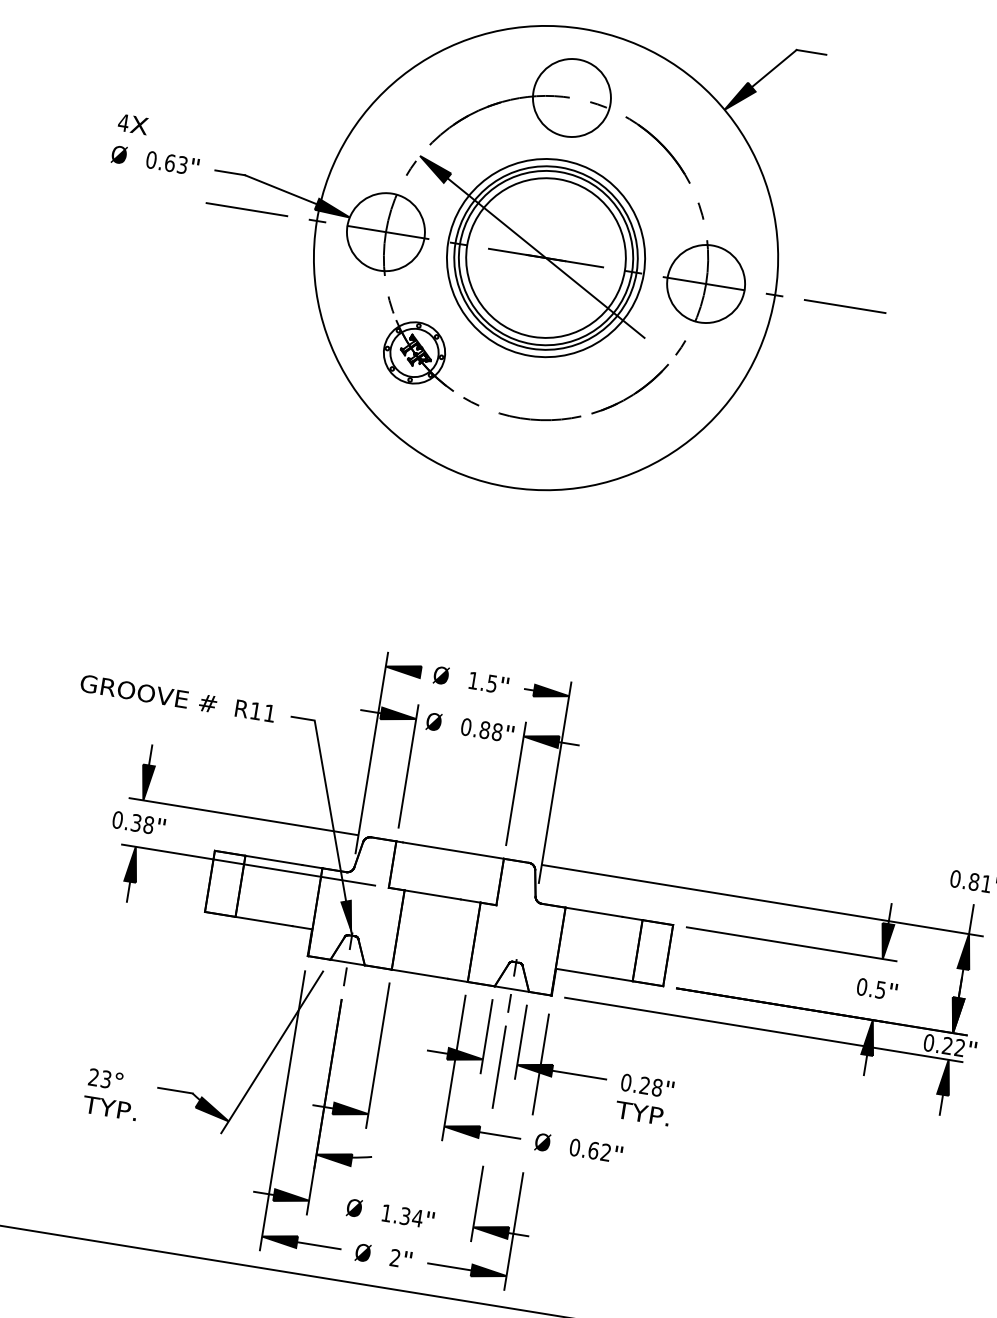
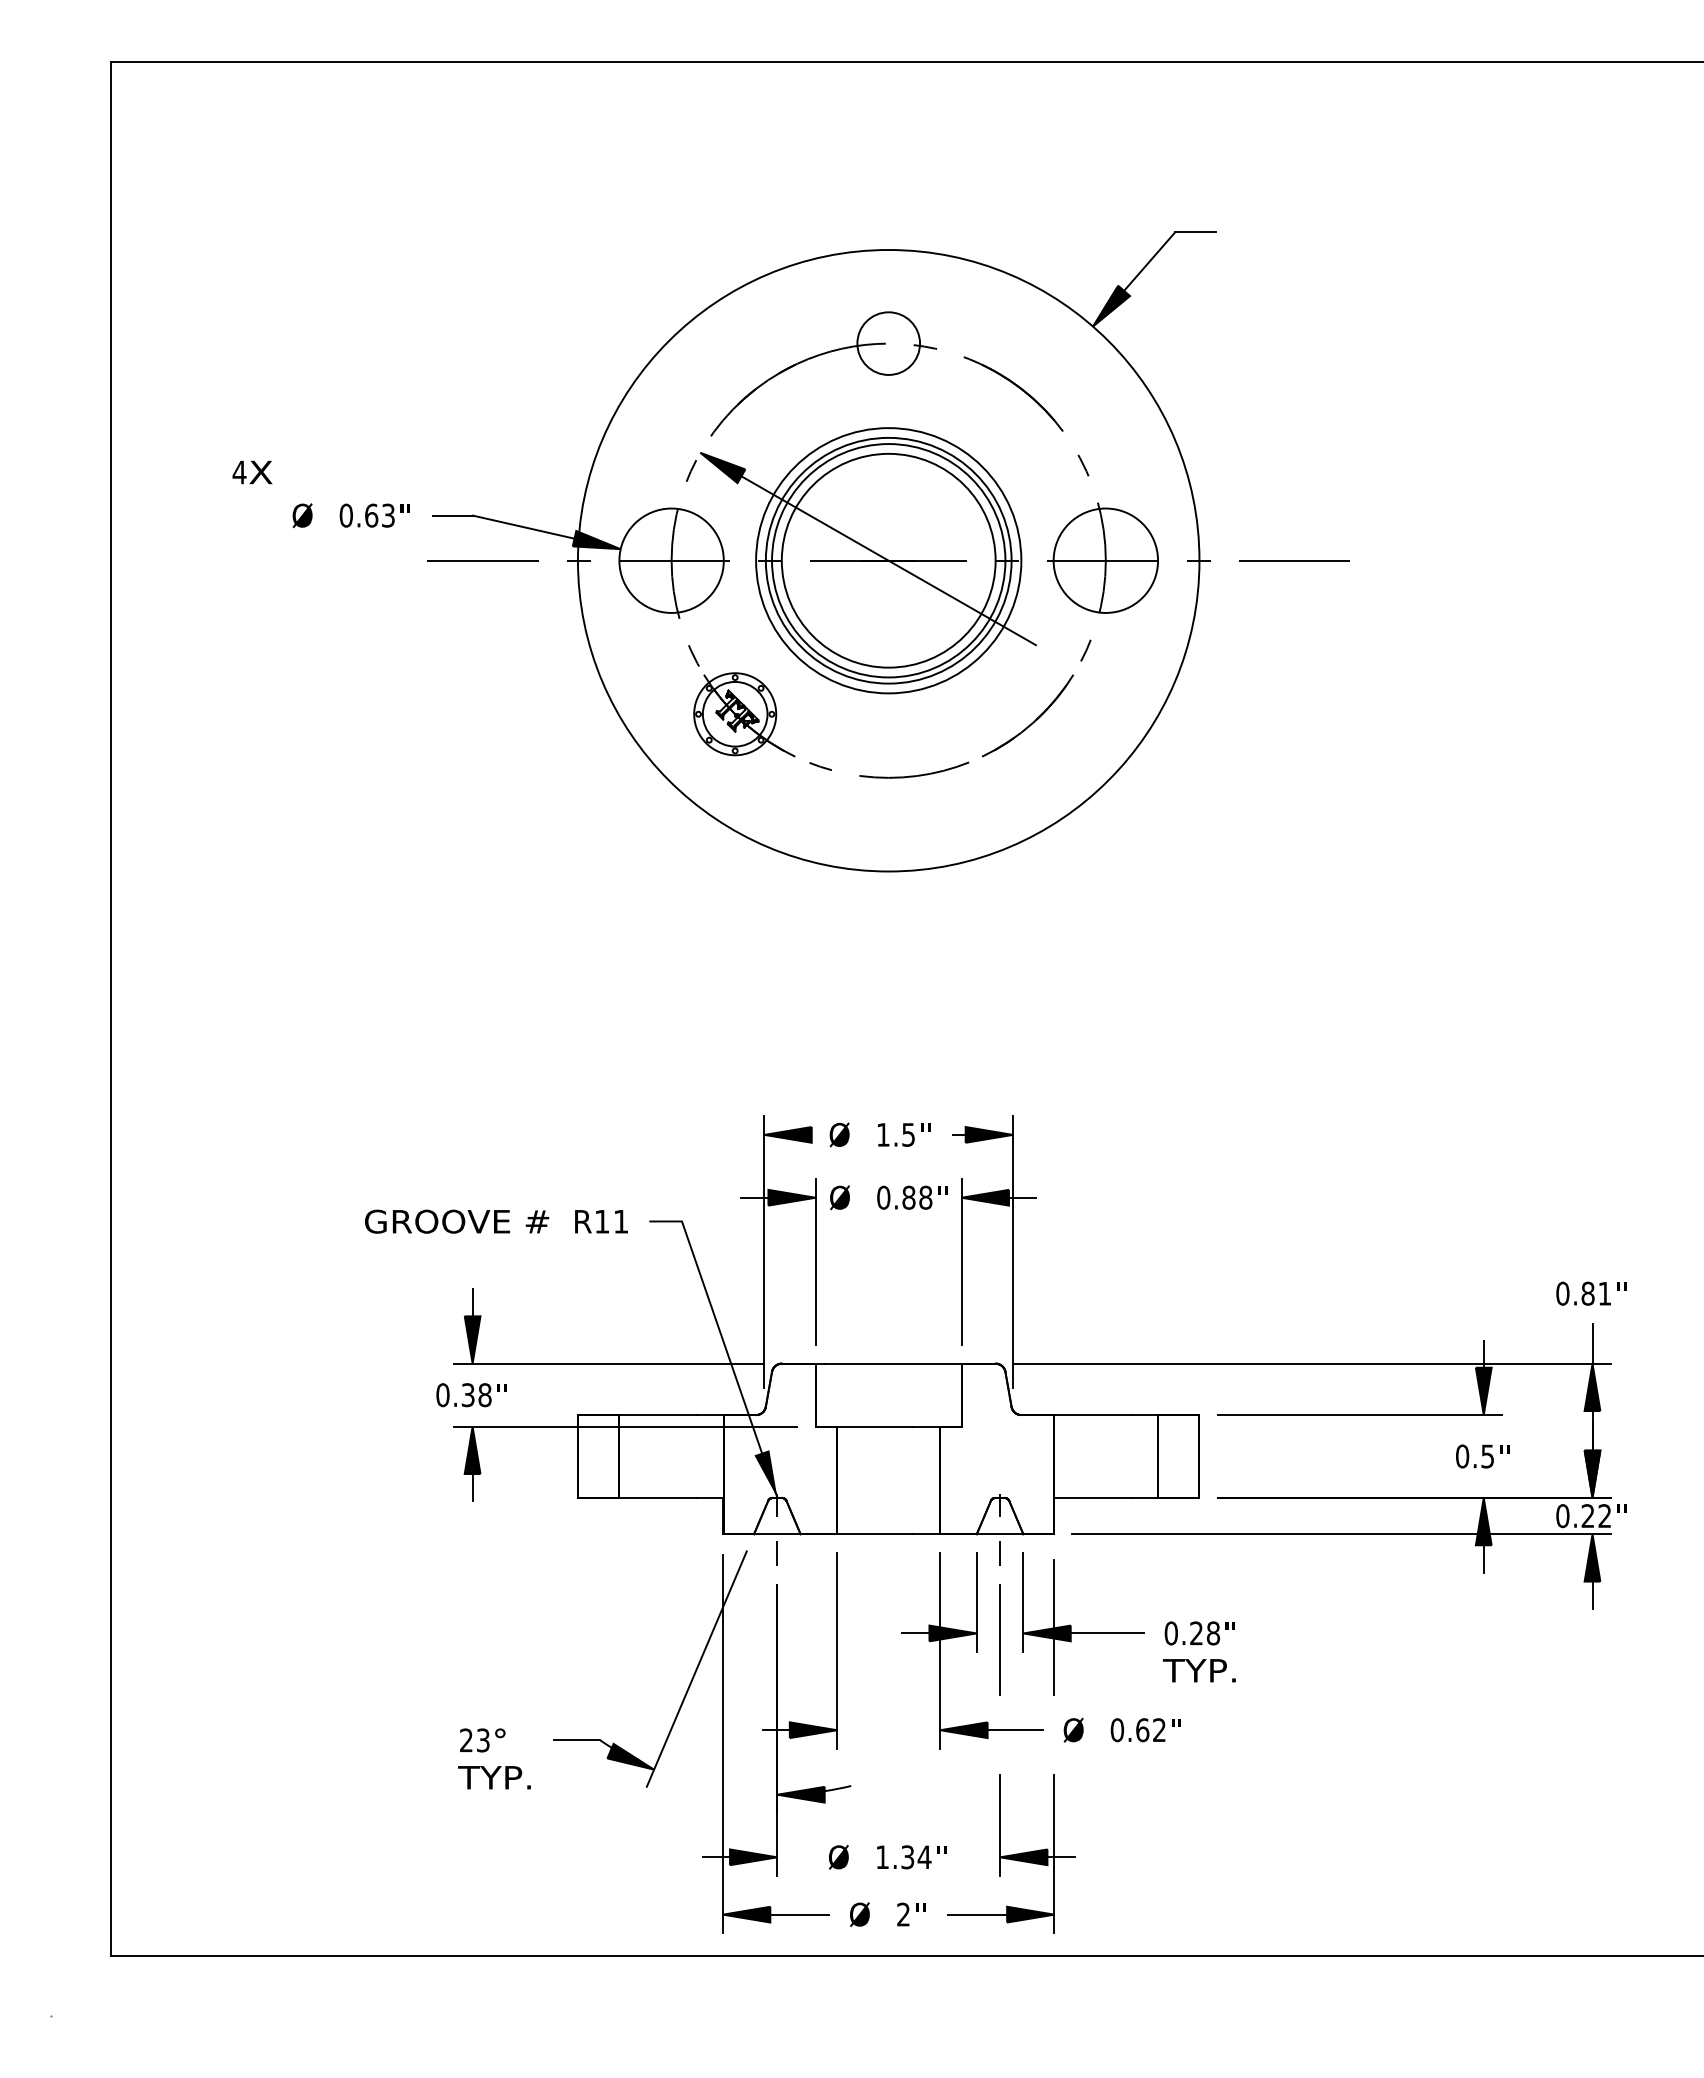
circle: (571, 97) -> (888, 343), size x0.6
text: (133, 124) -> (252, 472), moved

